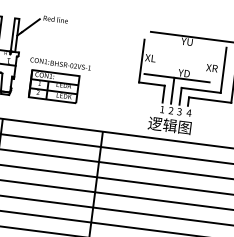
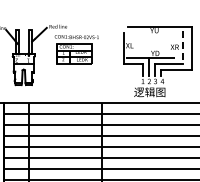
line: (223, 71) -> (183, 48), solid -> dashed
part: (57, 80) -> (76, 49), moved

